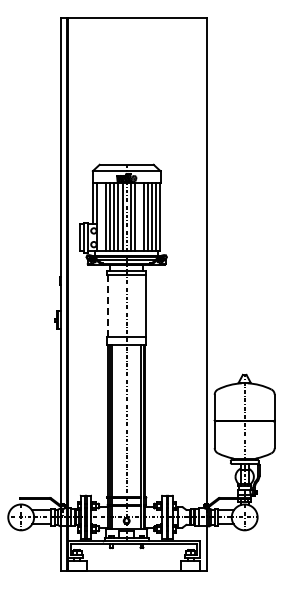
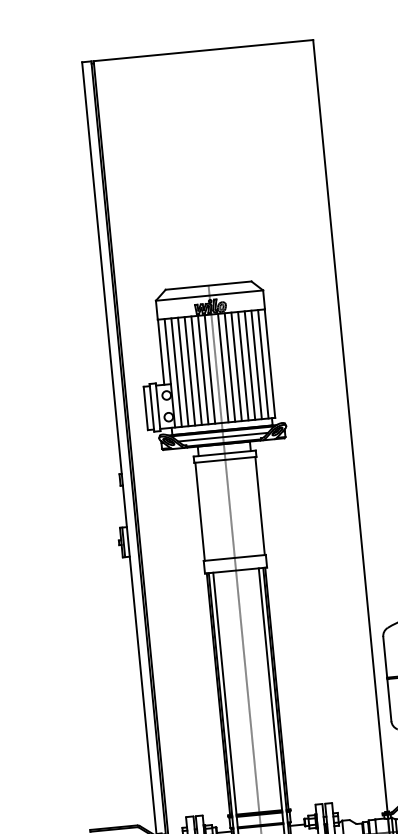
line: (101, 217) -> (176, 373), added
line: (139, 217) -> (236, 367), added
line: (107, 305) -> (199, 511), dashed -> solid

